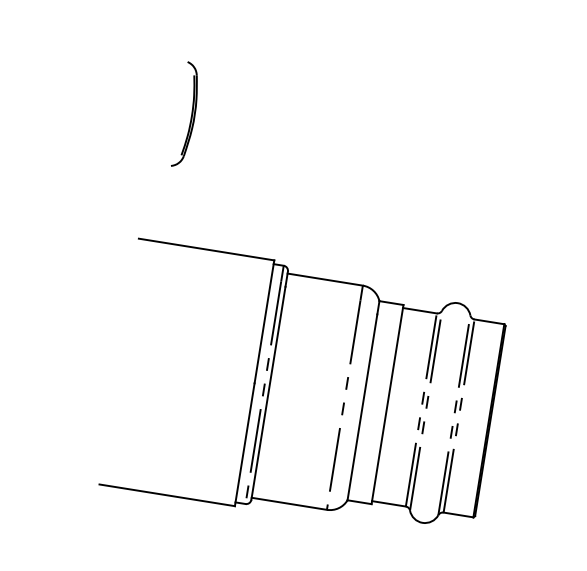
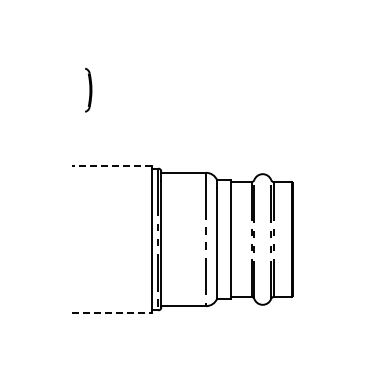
part: (187, 113) -> (88, 89), size x0.7
line: (205, 249) -> (111, 166), solid -> dashed
line: (167, 495) -> (112, 312), solid -> dashed

